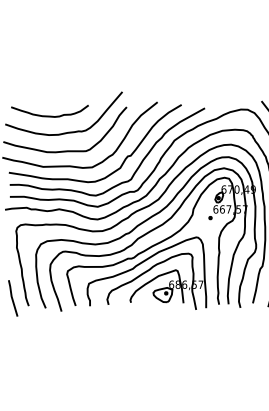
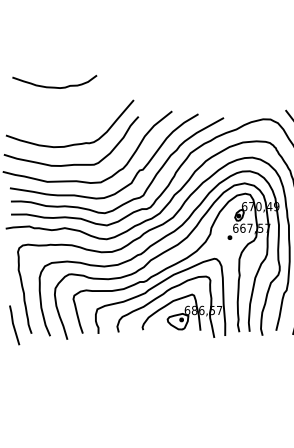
curve: (49, 115) -> (54, 86), moved

